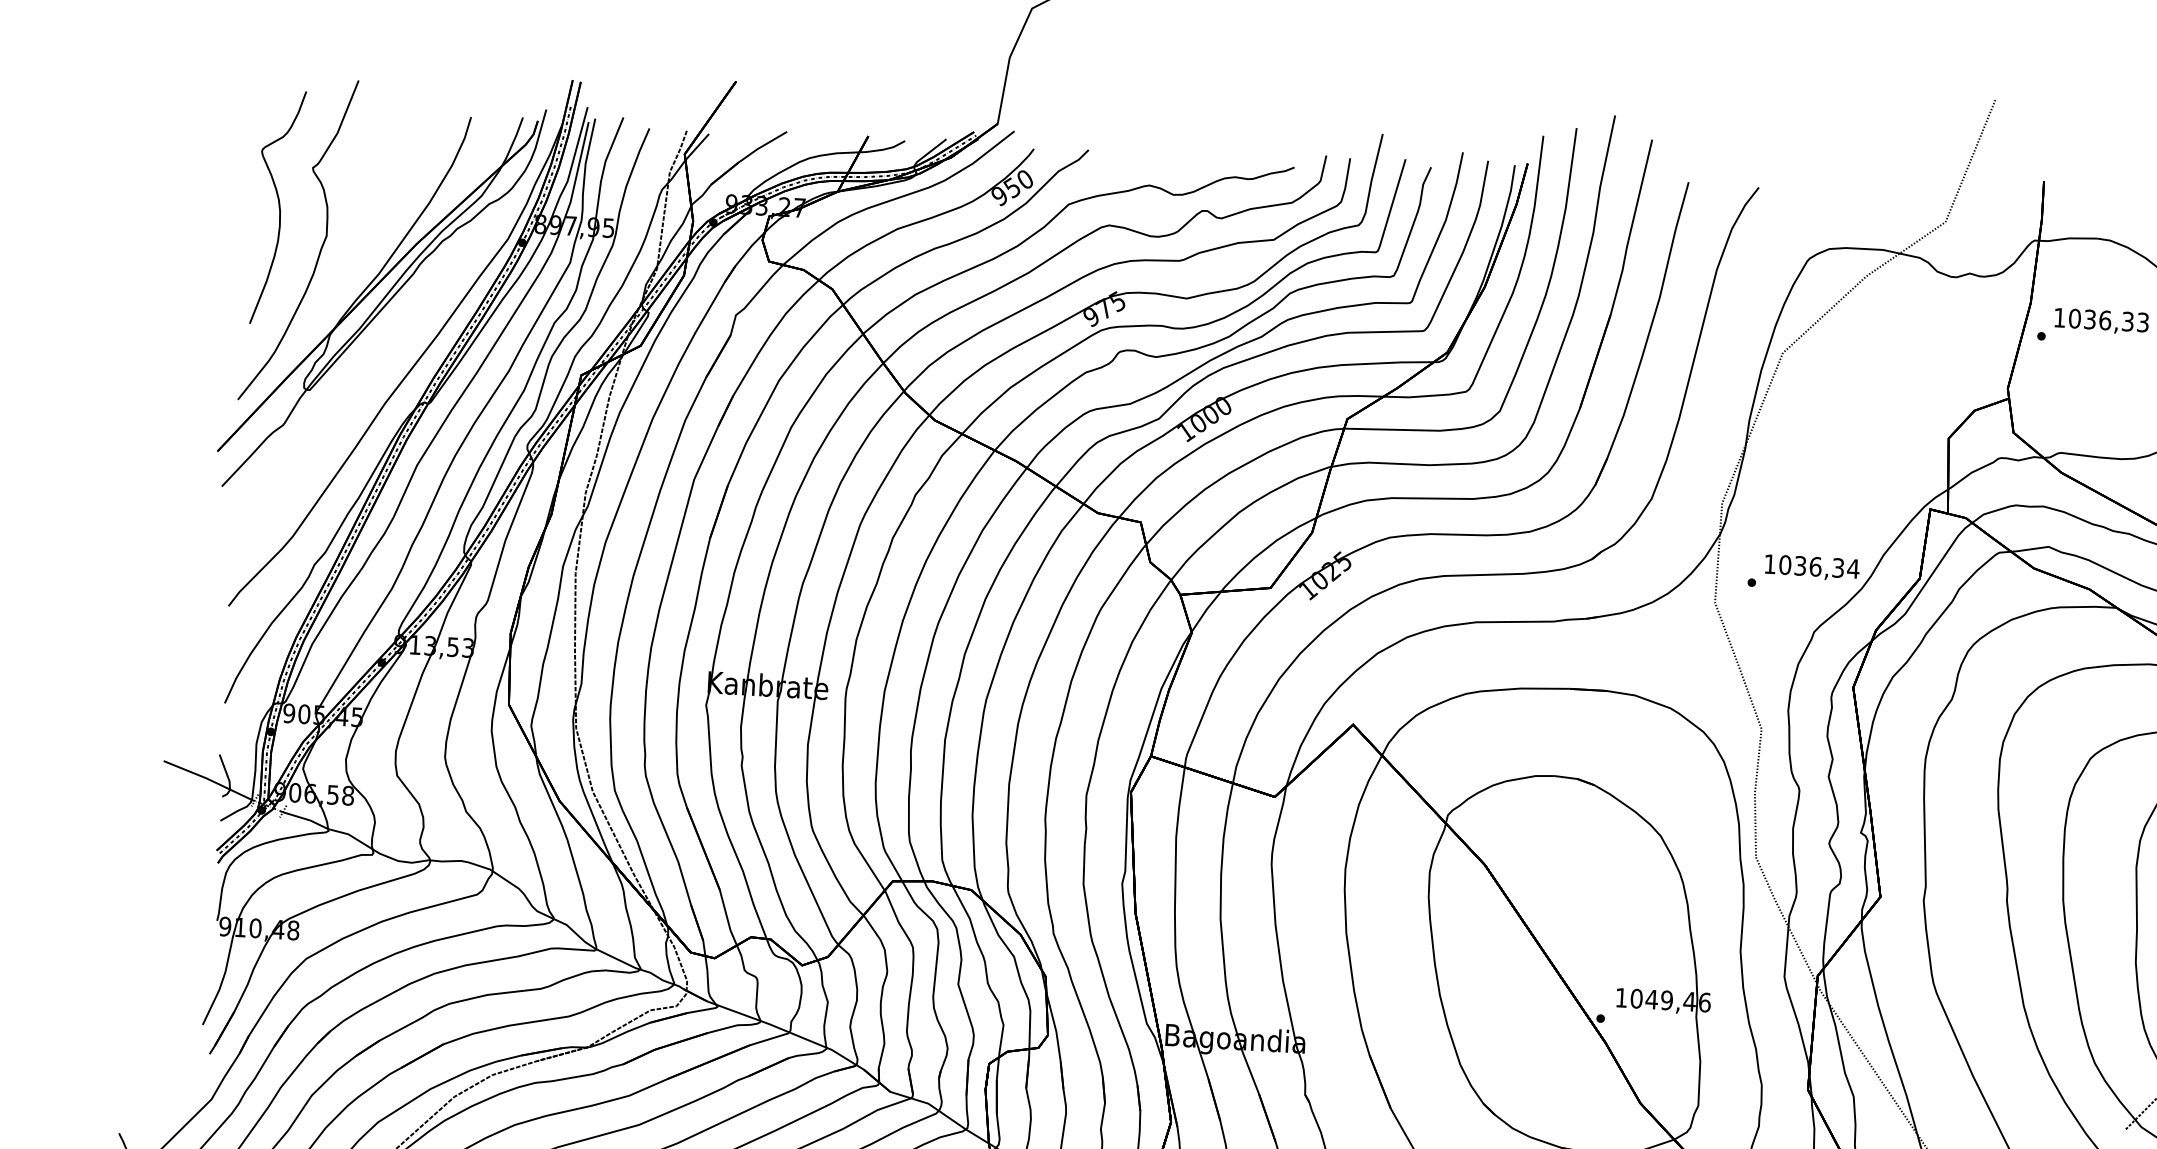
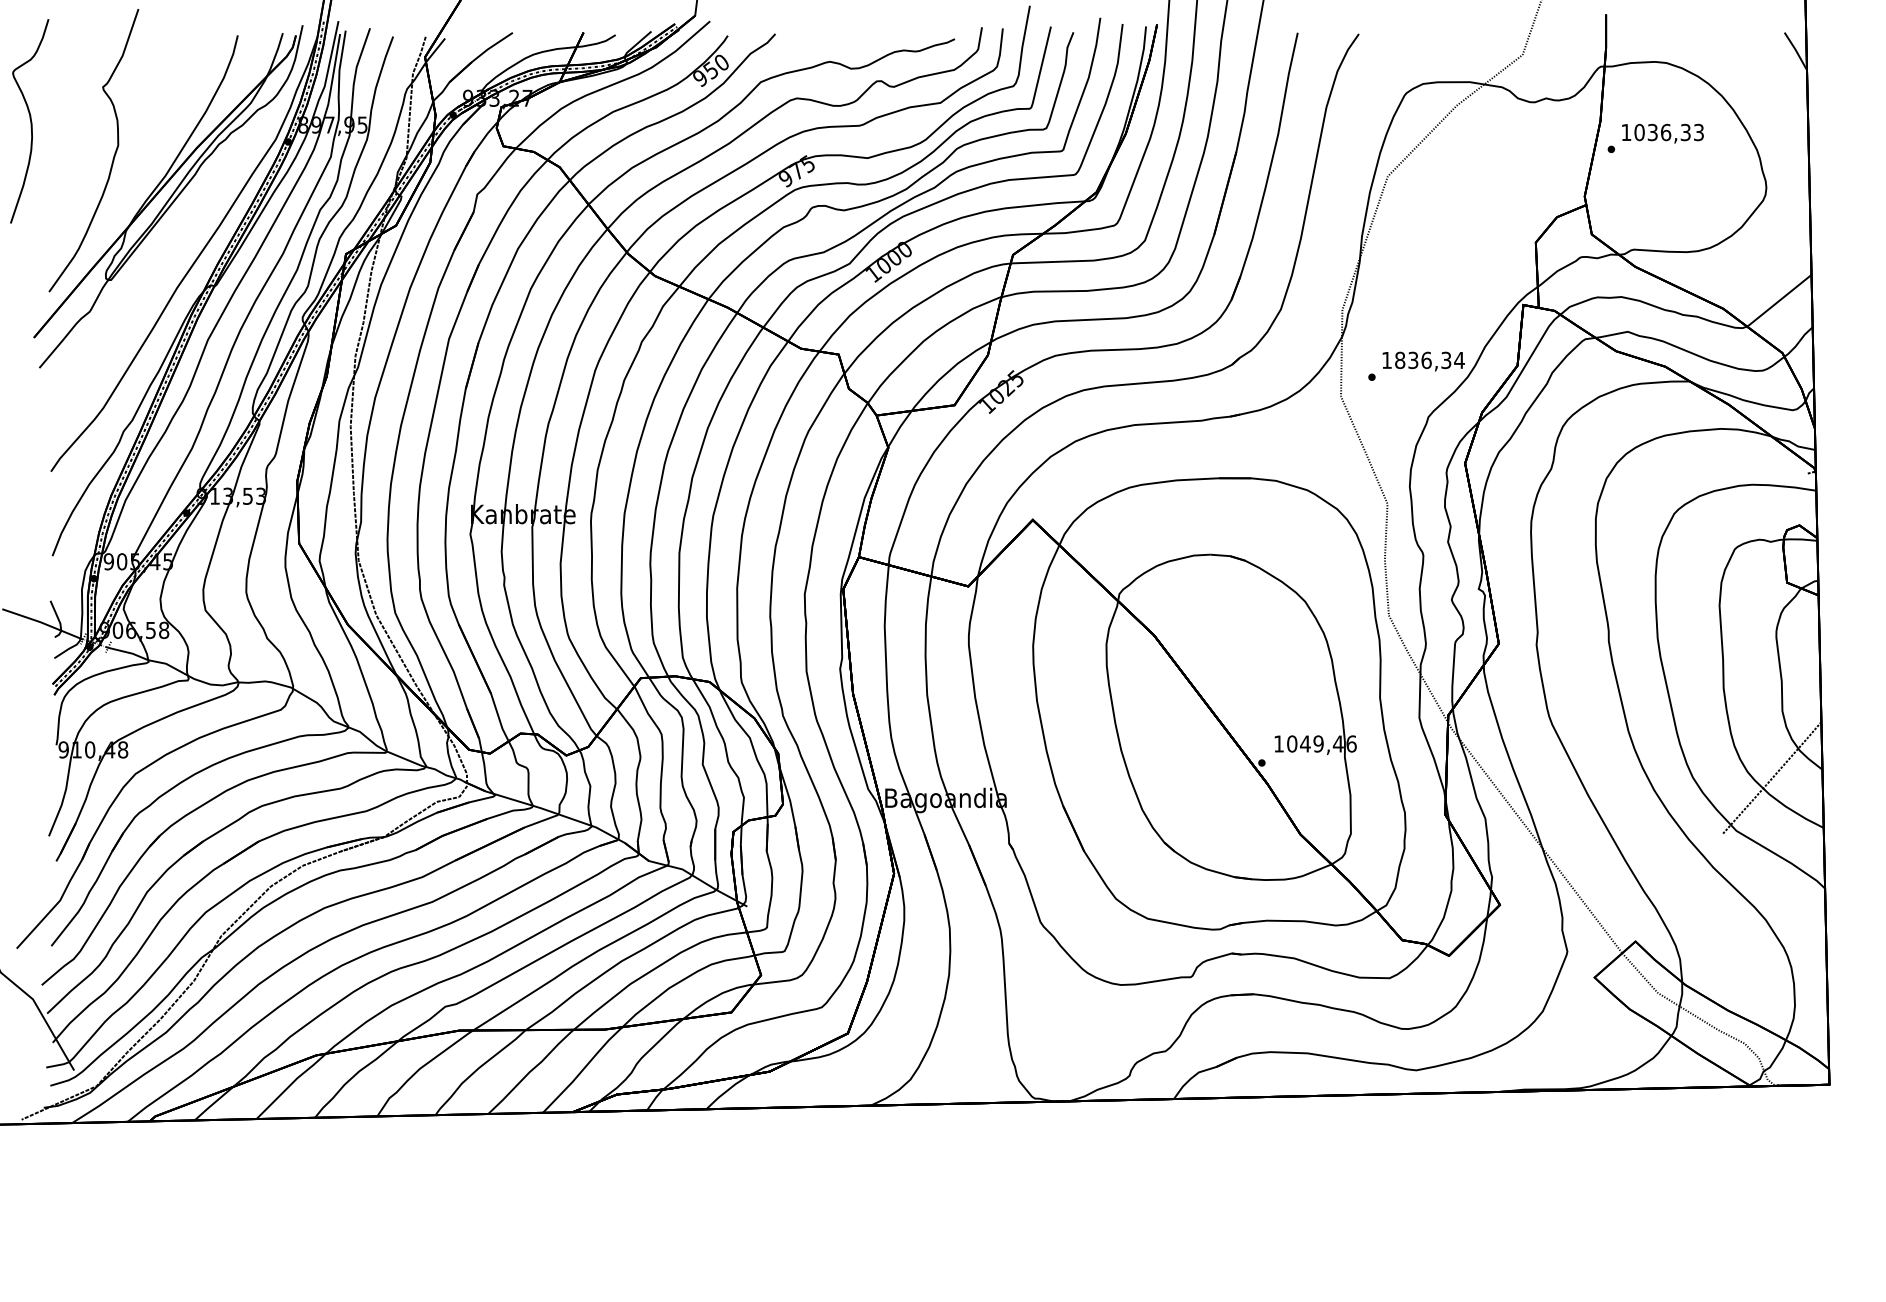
curve: (279, 207) -> (30, 121), moved
text: (1785, 565) -> (1400, 360), 1036,34 -> 1836,34

